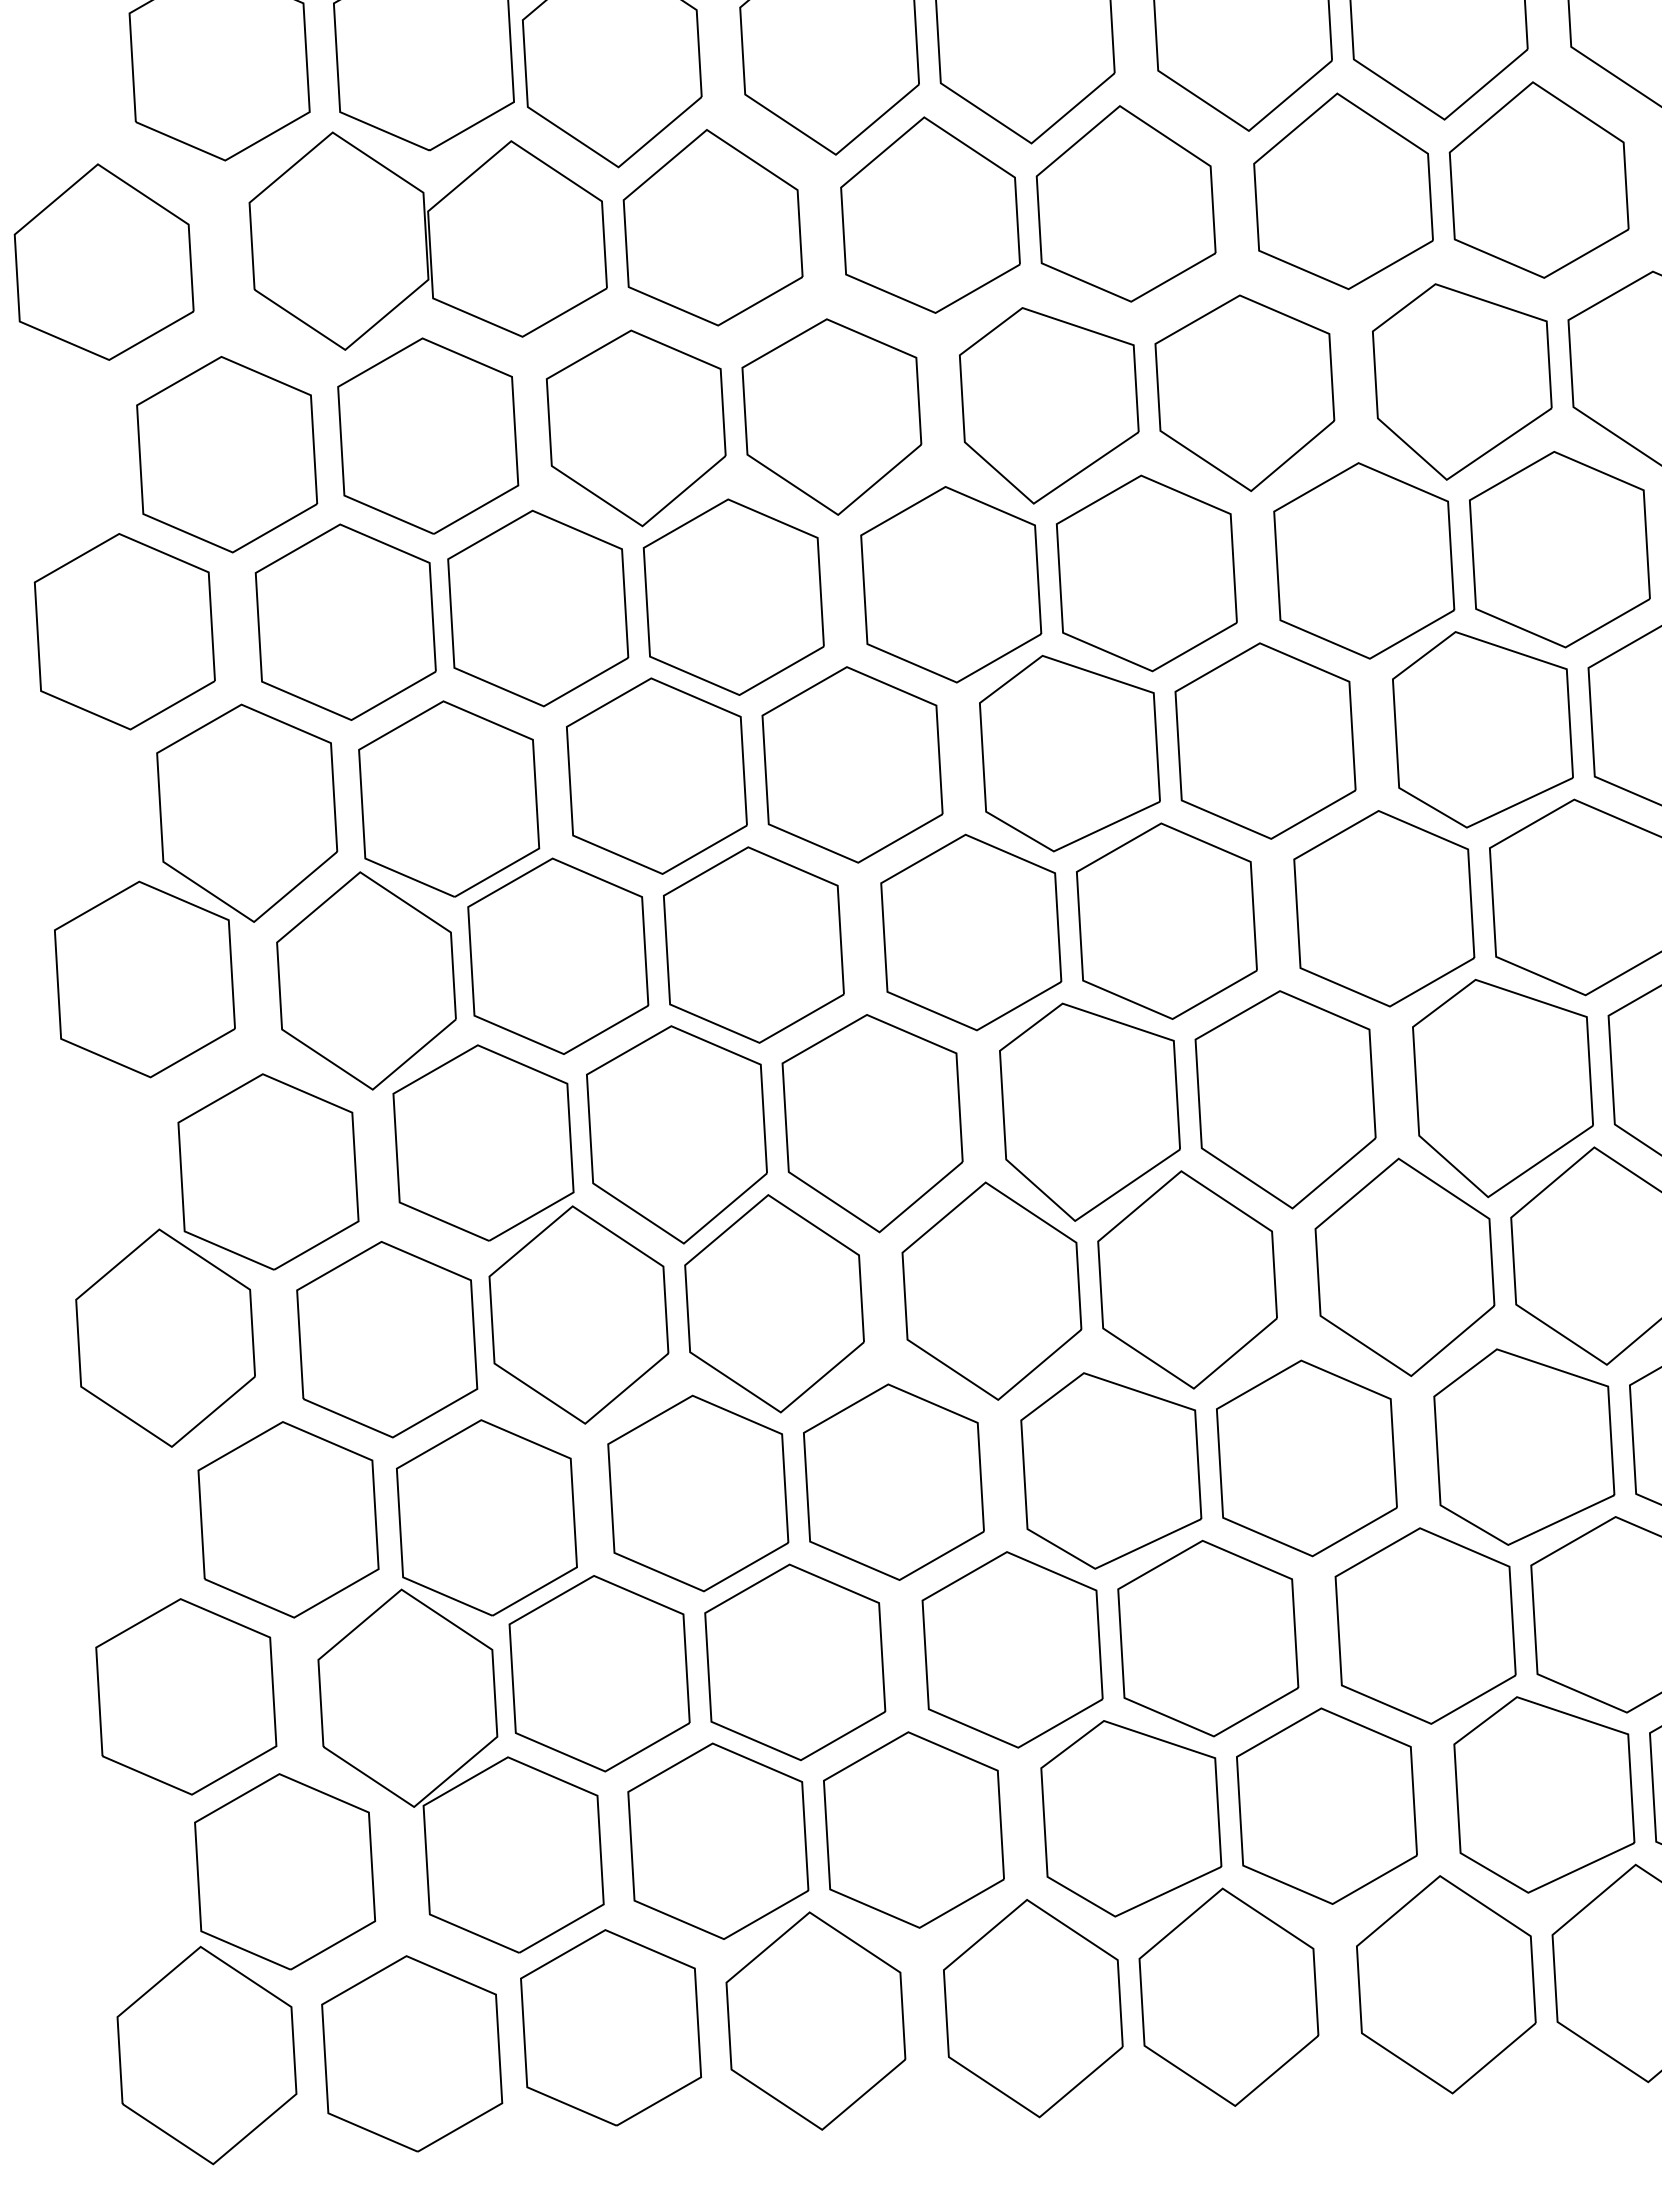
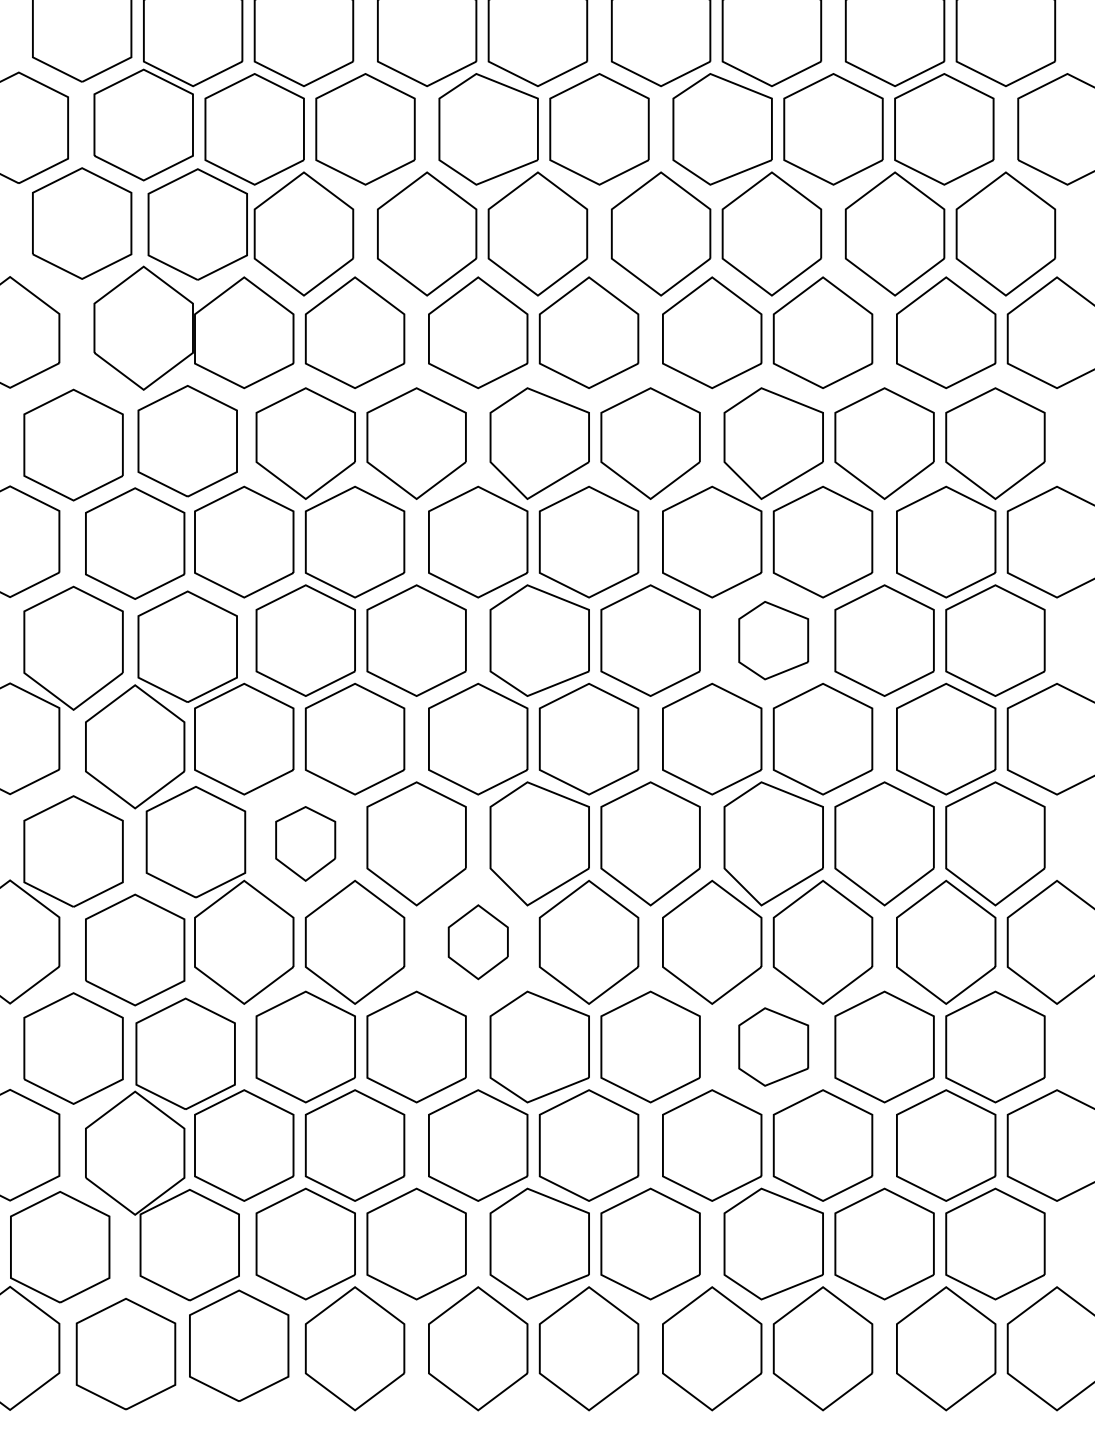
part: (1482, 728) -> (773, 640), size x0.7
part: (677, 1134) -> (305, 843), size x0.6
part: (992, 1289) -> (478, 941), size x0.6
part: (1523, 1444) -> (773, 1046), size x0.7

